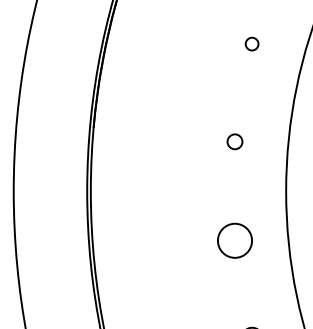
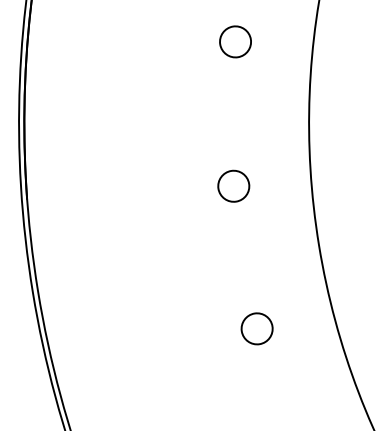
circle: (251, 43) -> (234, 41), size x1.67
circle: (234, 141) -> (233, 186), size x1.43
circle: (234, 240) -> (256, 328), size x0.62

